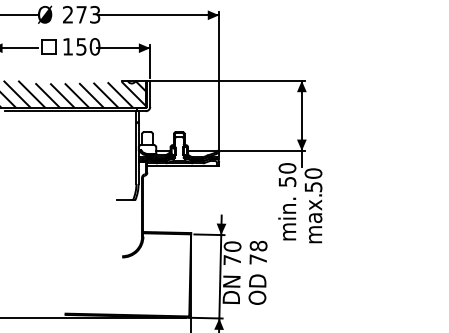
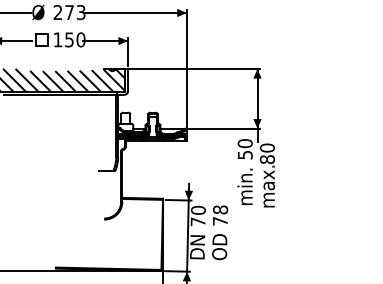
text: (313, 186) -> (267, 159), 50 -> 80

